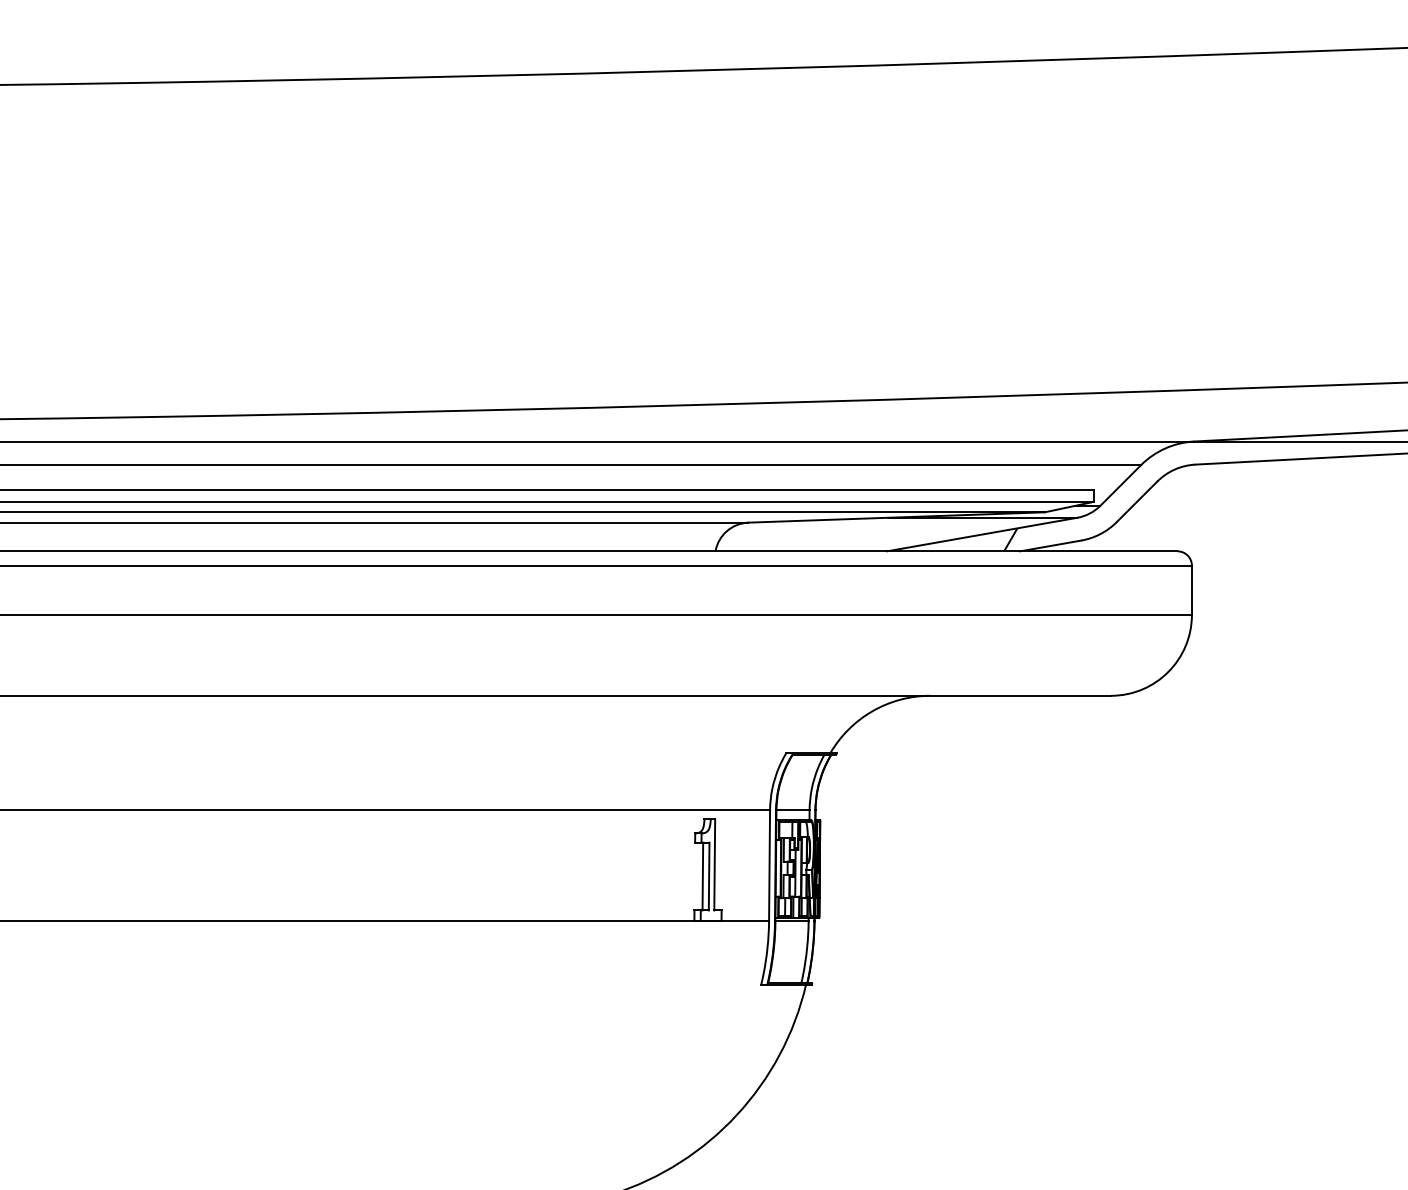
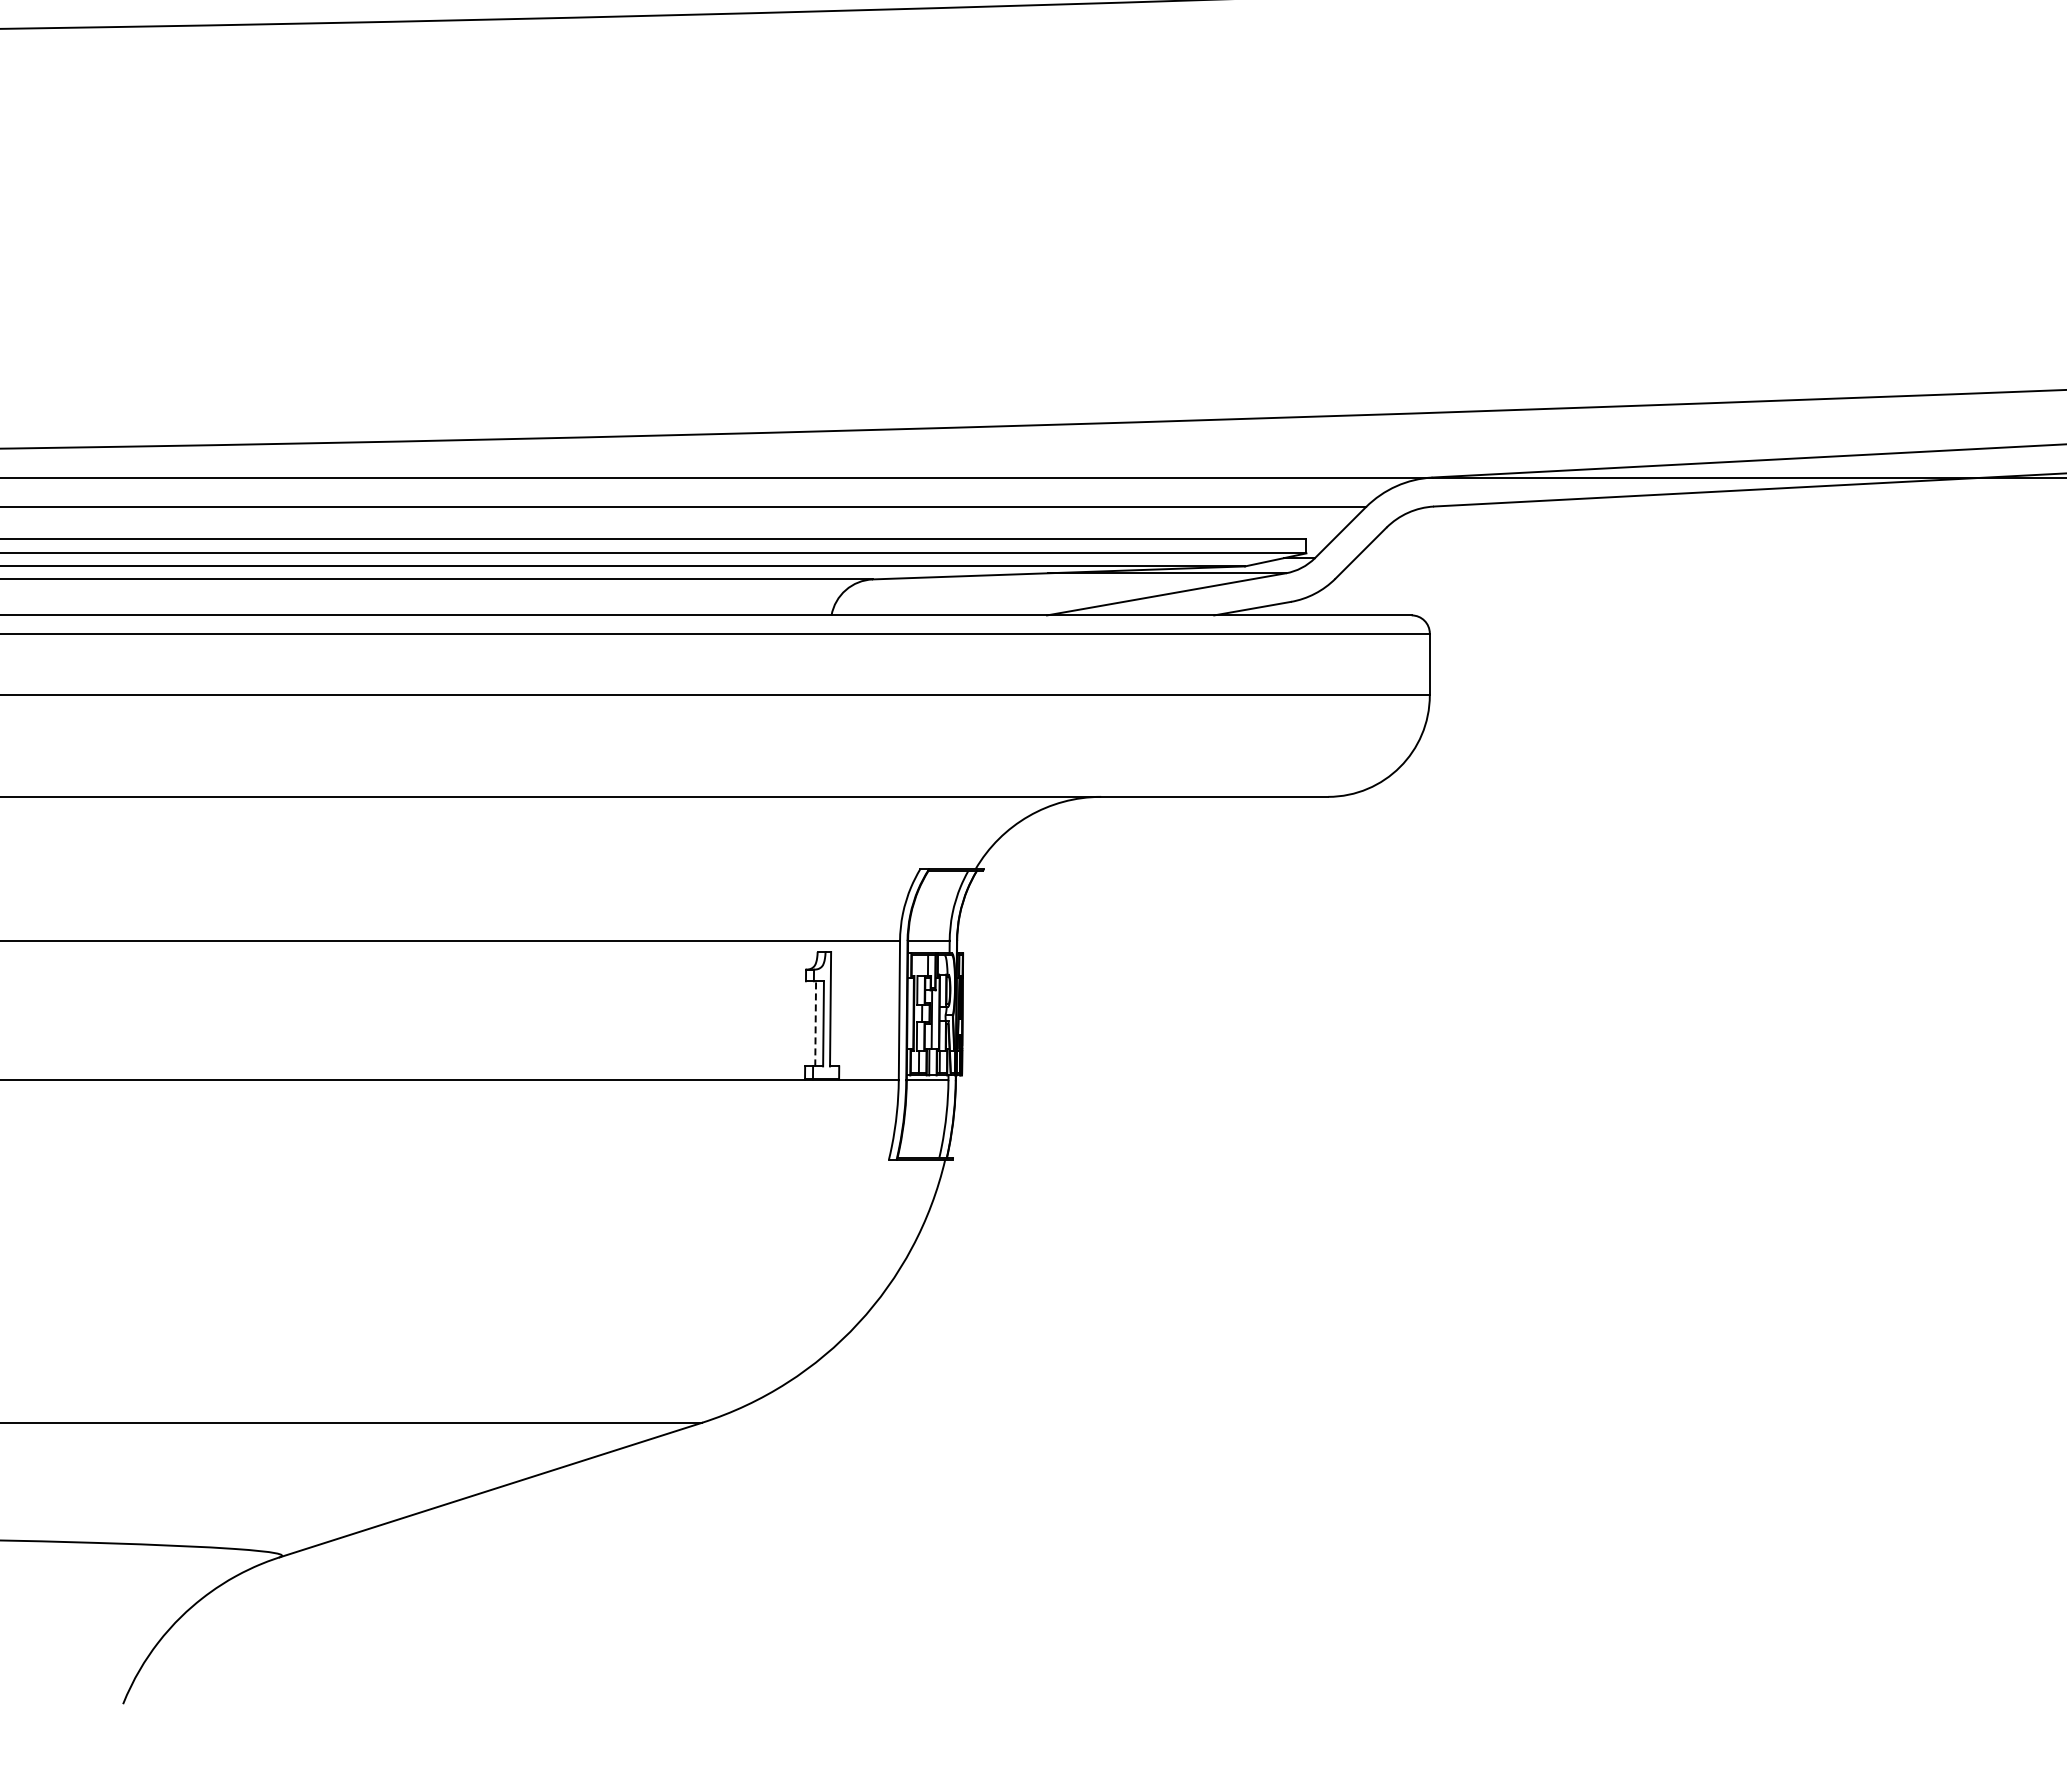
hatch: (1010, 539) -> (1202, 600), removed
line: (702, 876) -> (815, 1023), solid -> dashed

